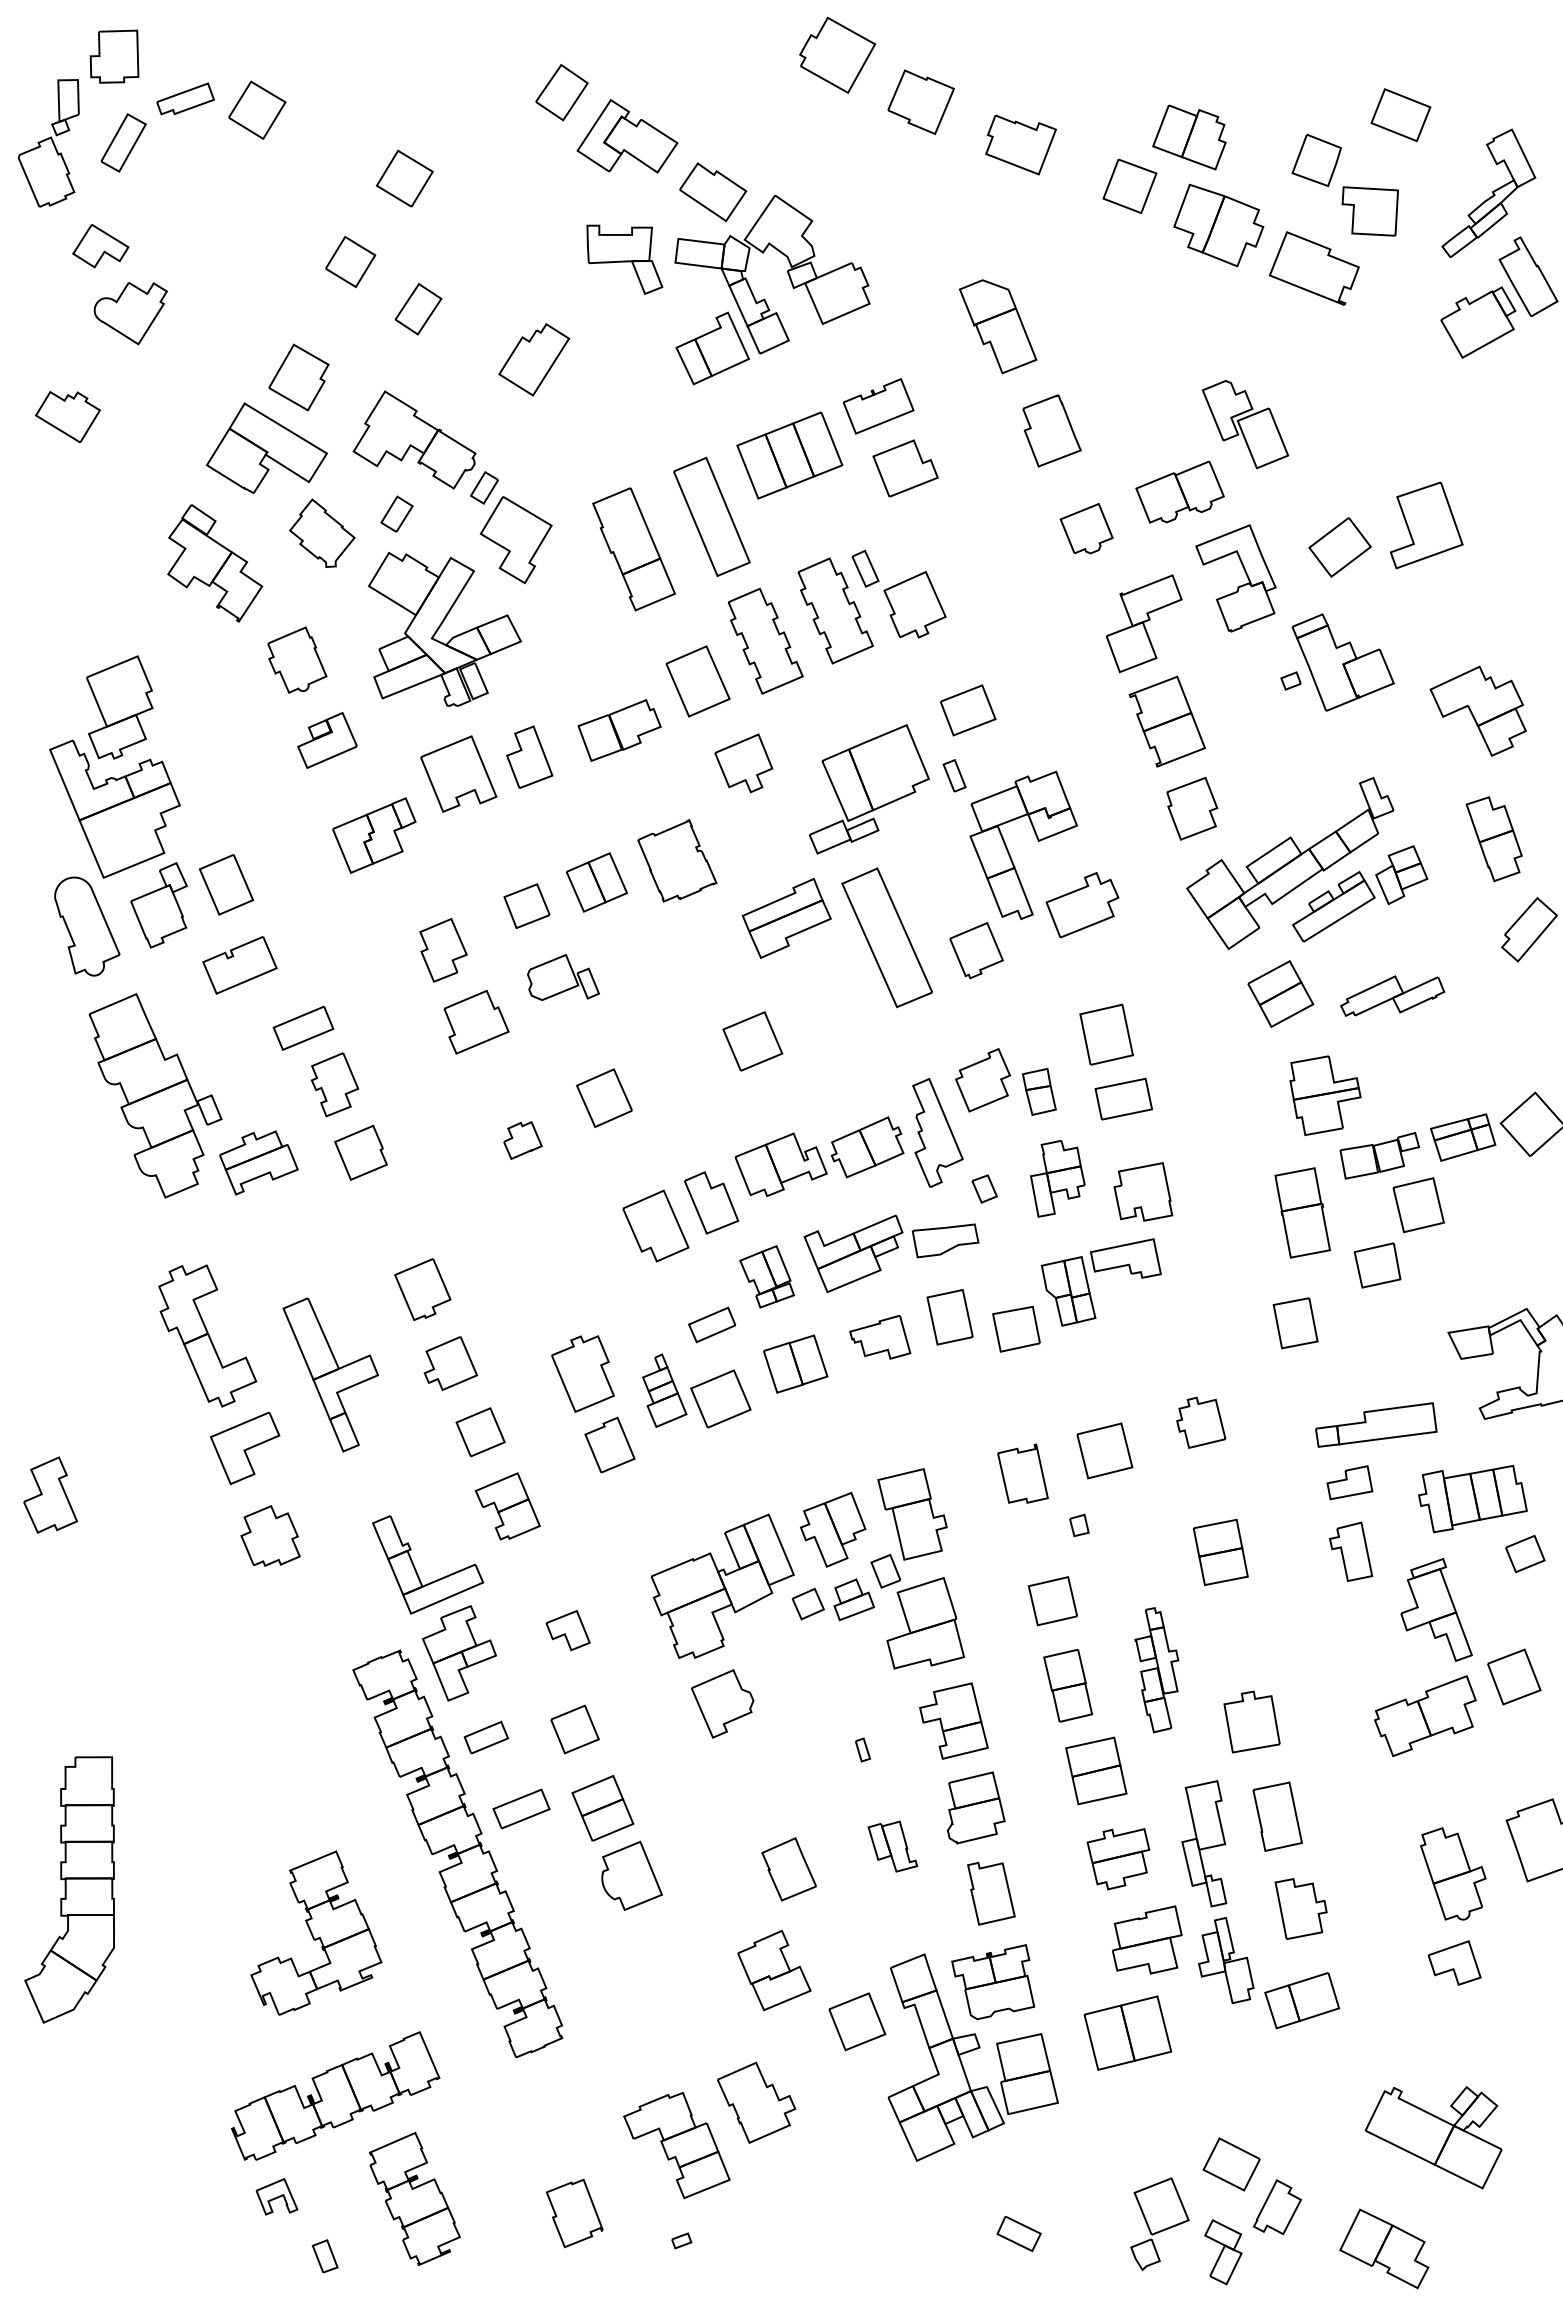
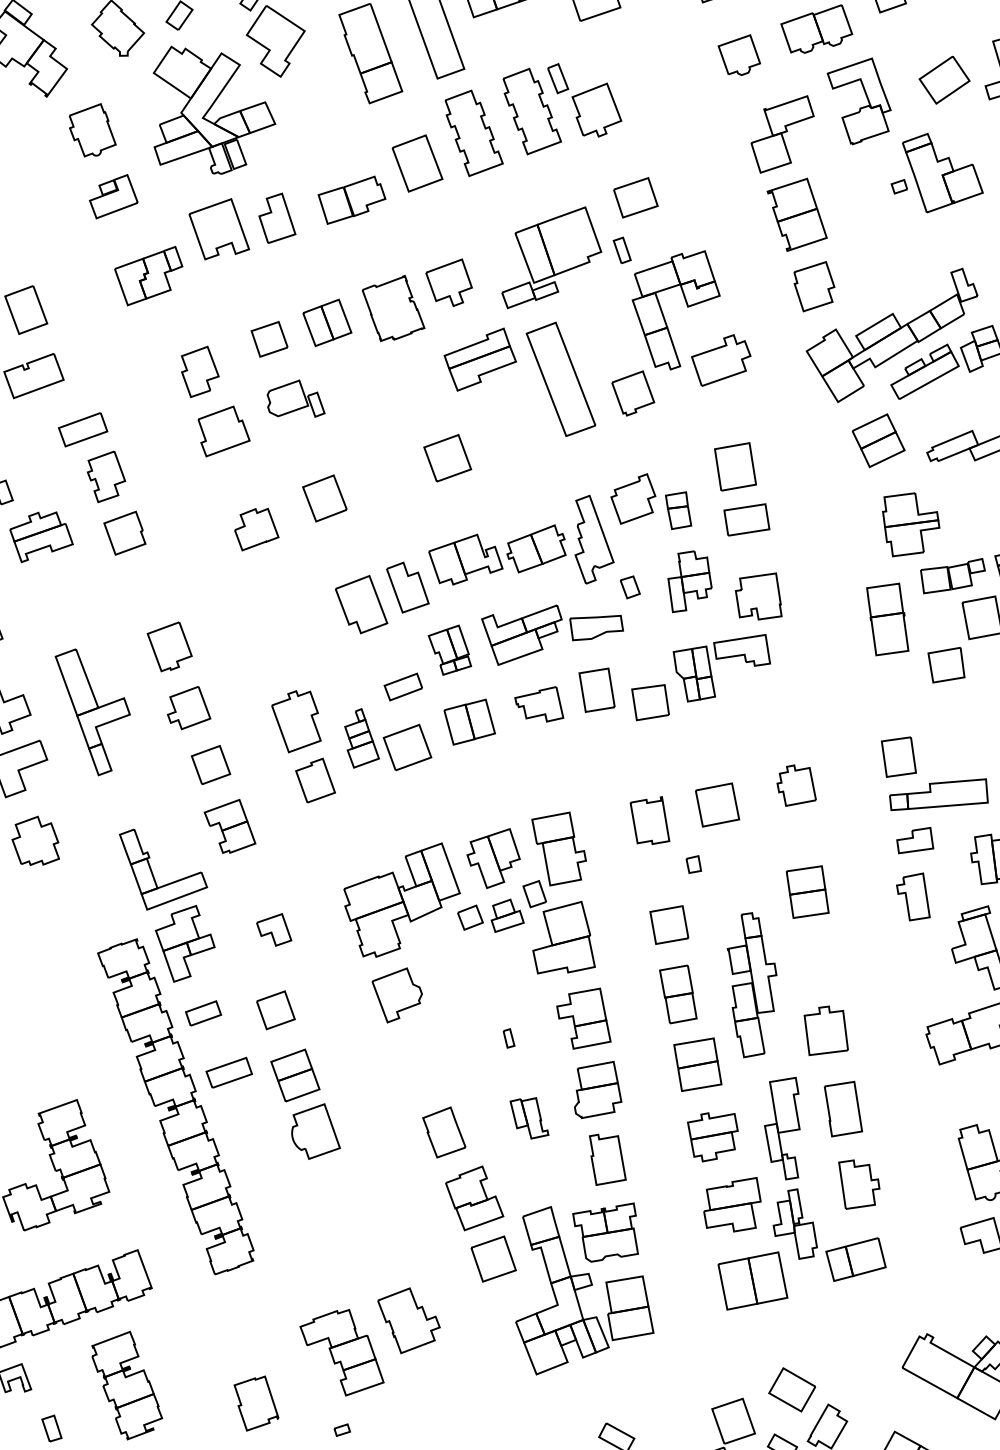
part: (743, 763) -> (448, 282), moved
part: (522, 1140) -> (256, 529), size x1.43
part: (1295, 1323) -> (898, 757), moved
part: (1156, 1669) -> (750, 984), size x1.43
part: (774, 1970) -> (474, 1198), moved
part: (1127, 2032) -> (752, 1280), moved

